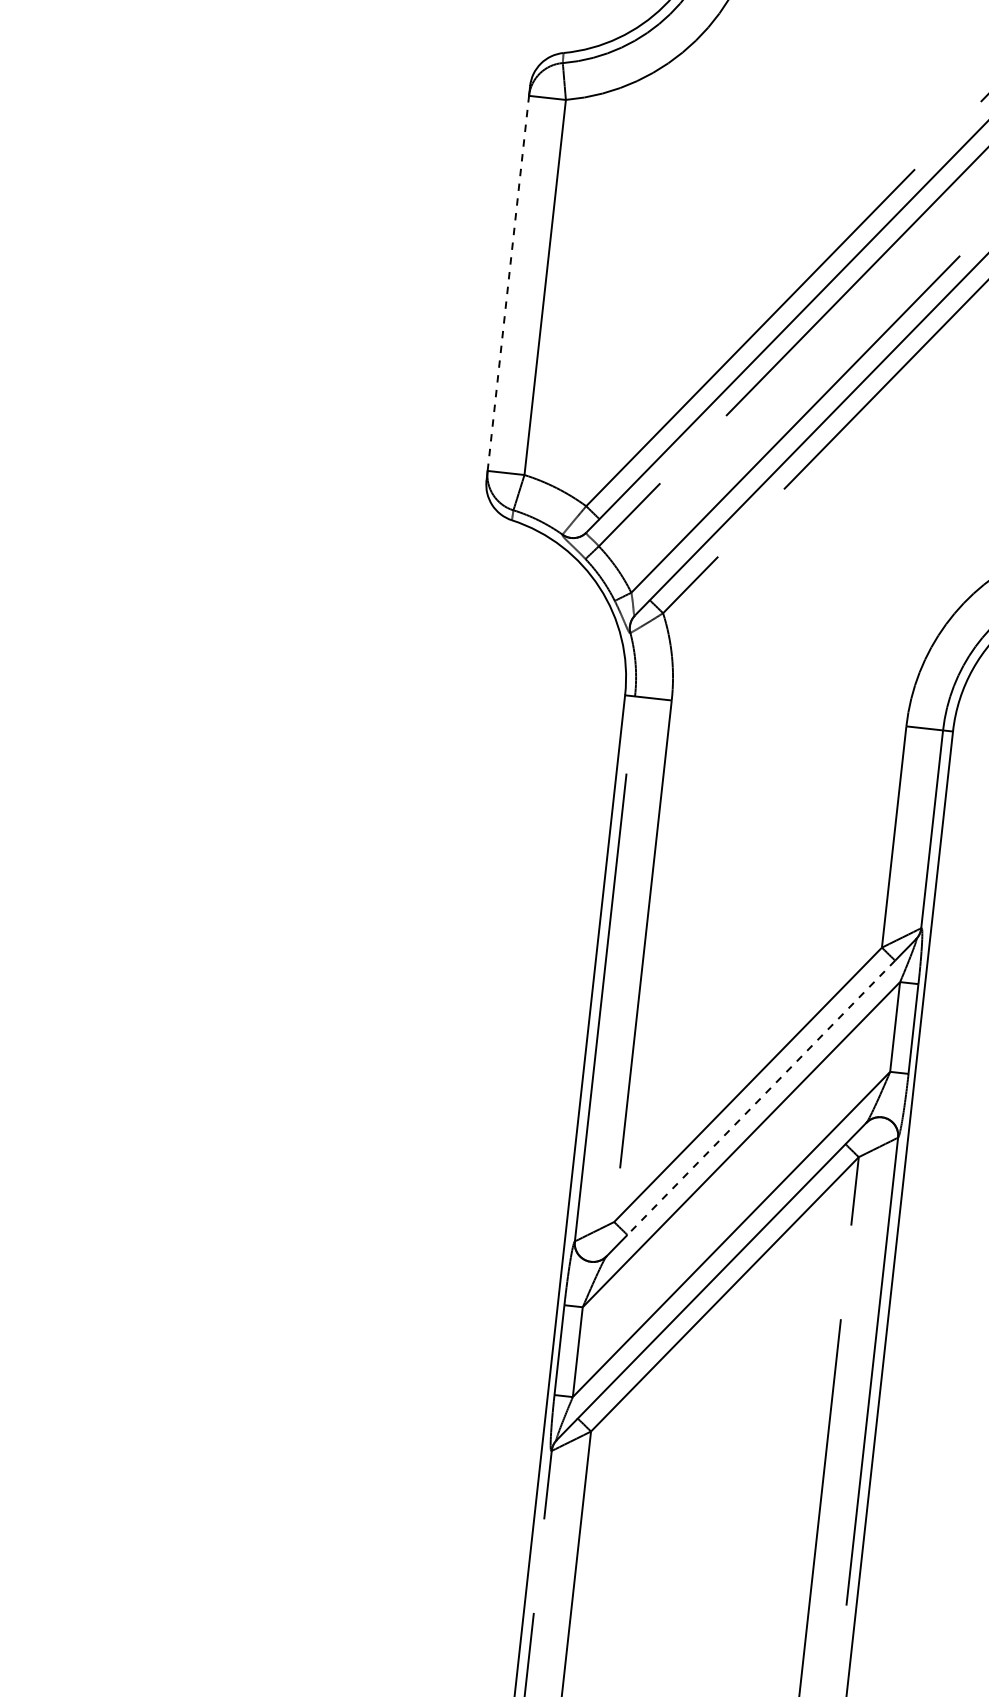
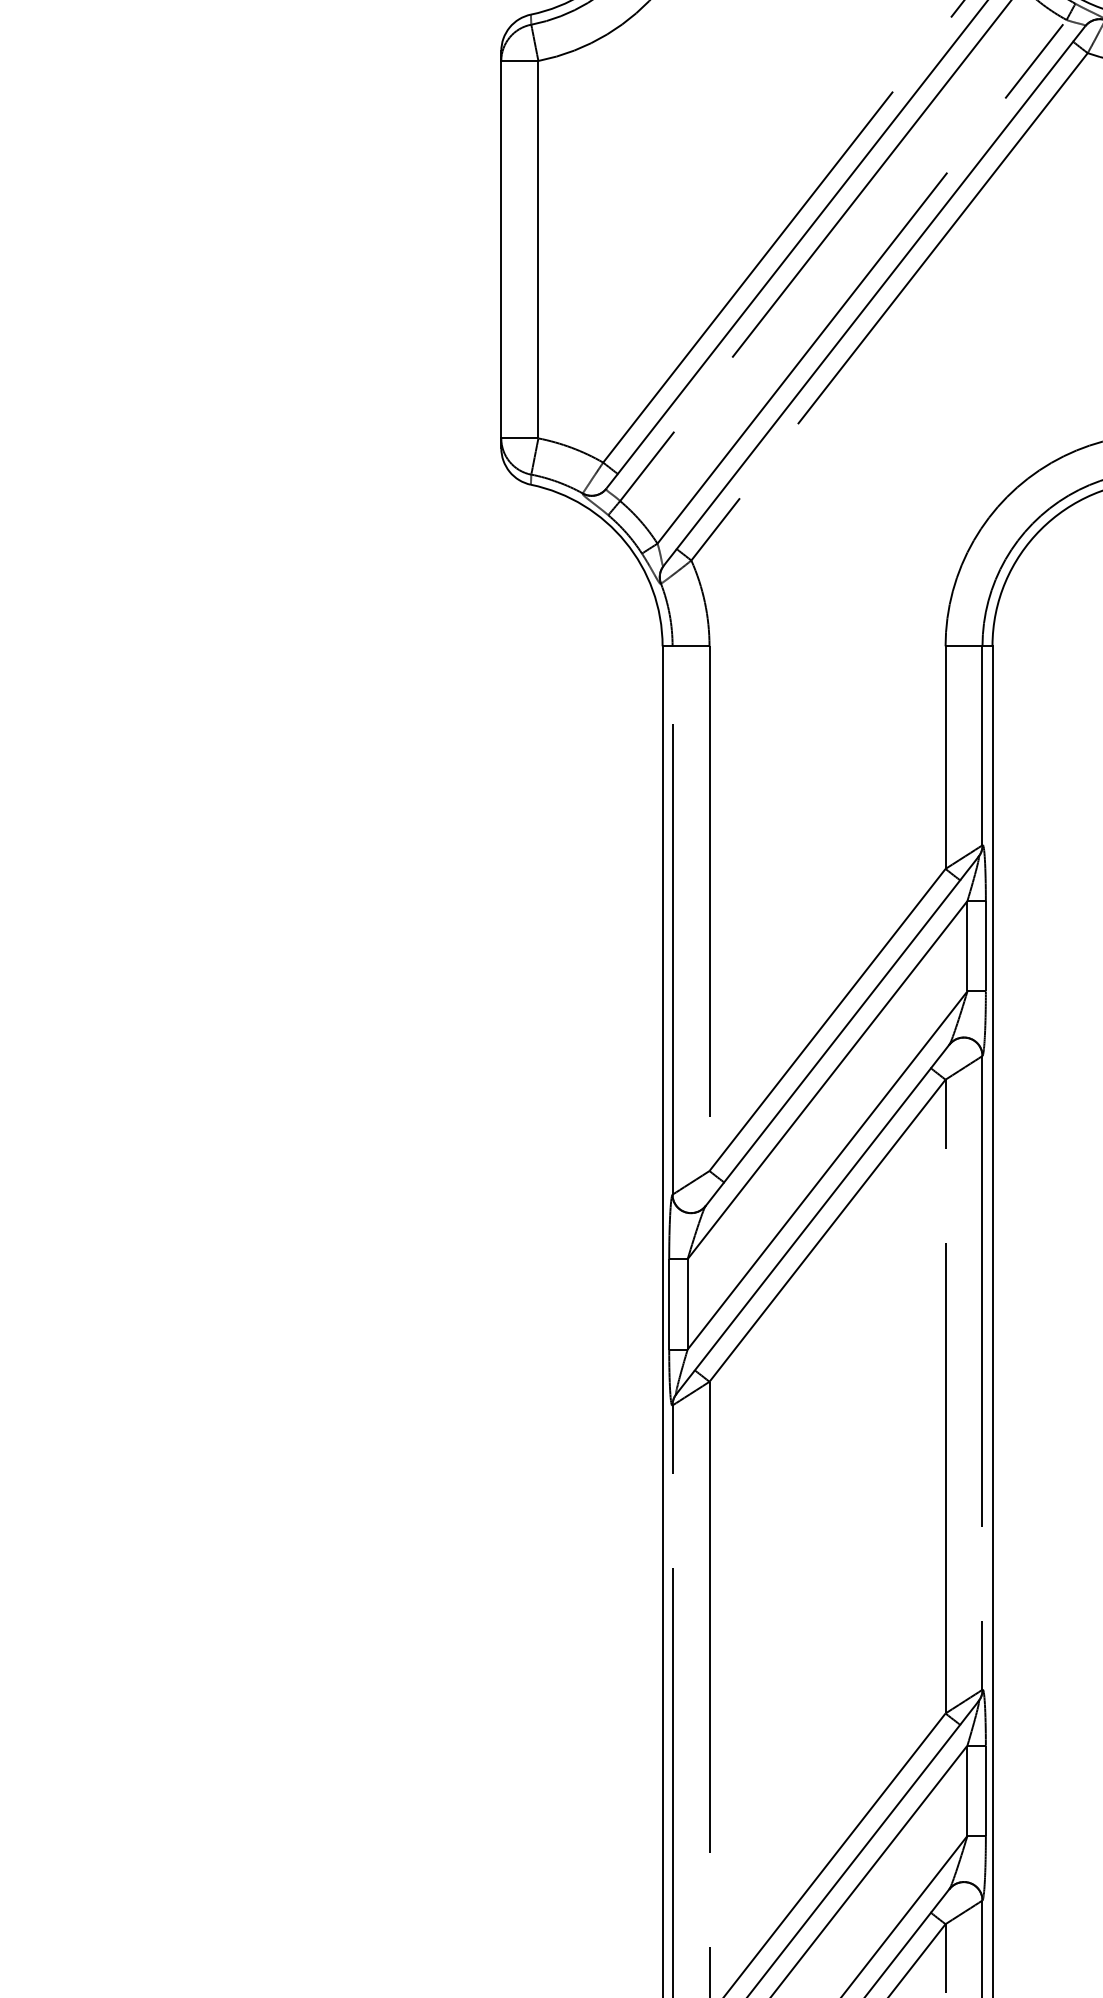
line: (508, 283) -> (501, 249), dashed -> solid
line: (761, 1097) -> (842, 1031), dashed -> solid

